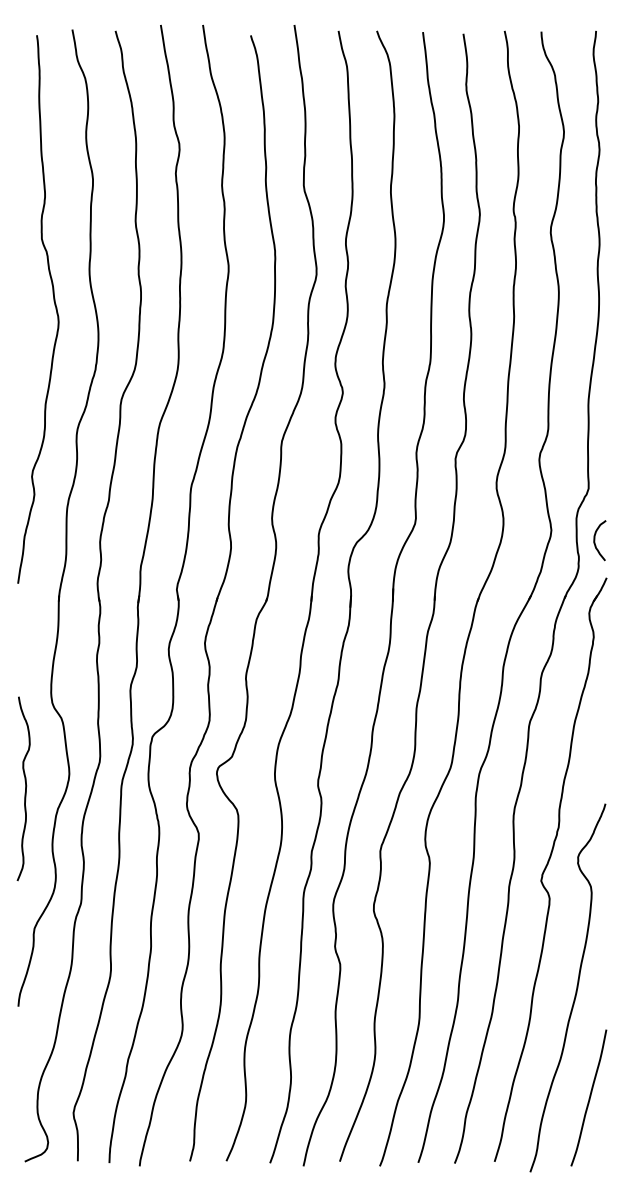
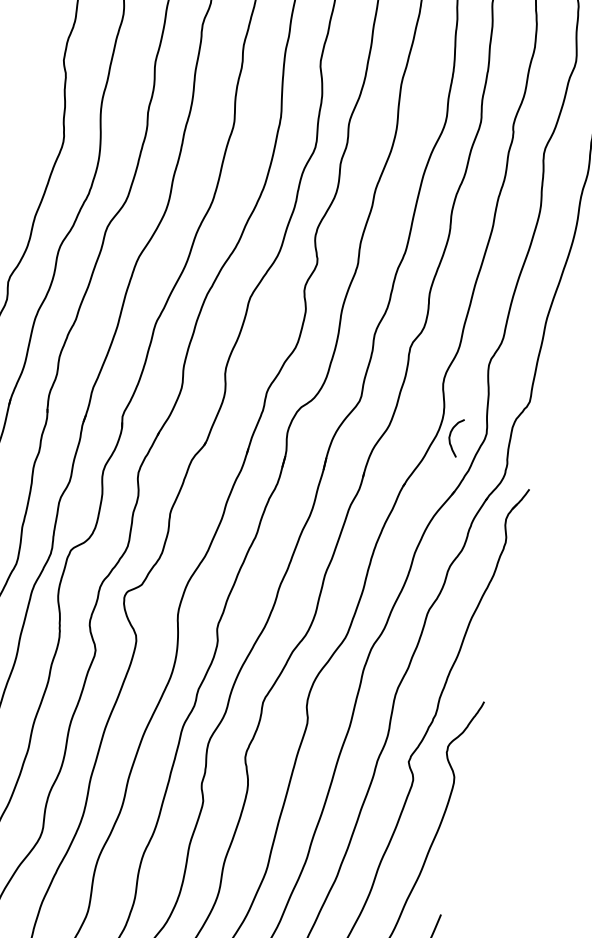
curve: (595, 540) -> (450, 436), moved

